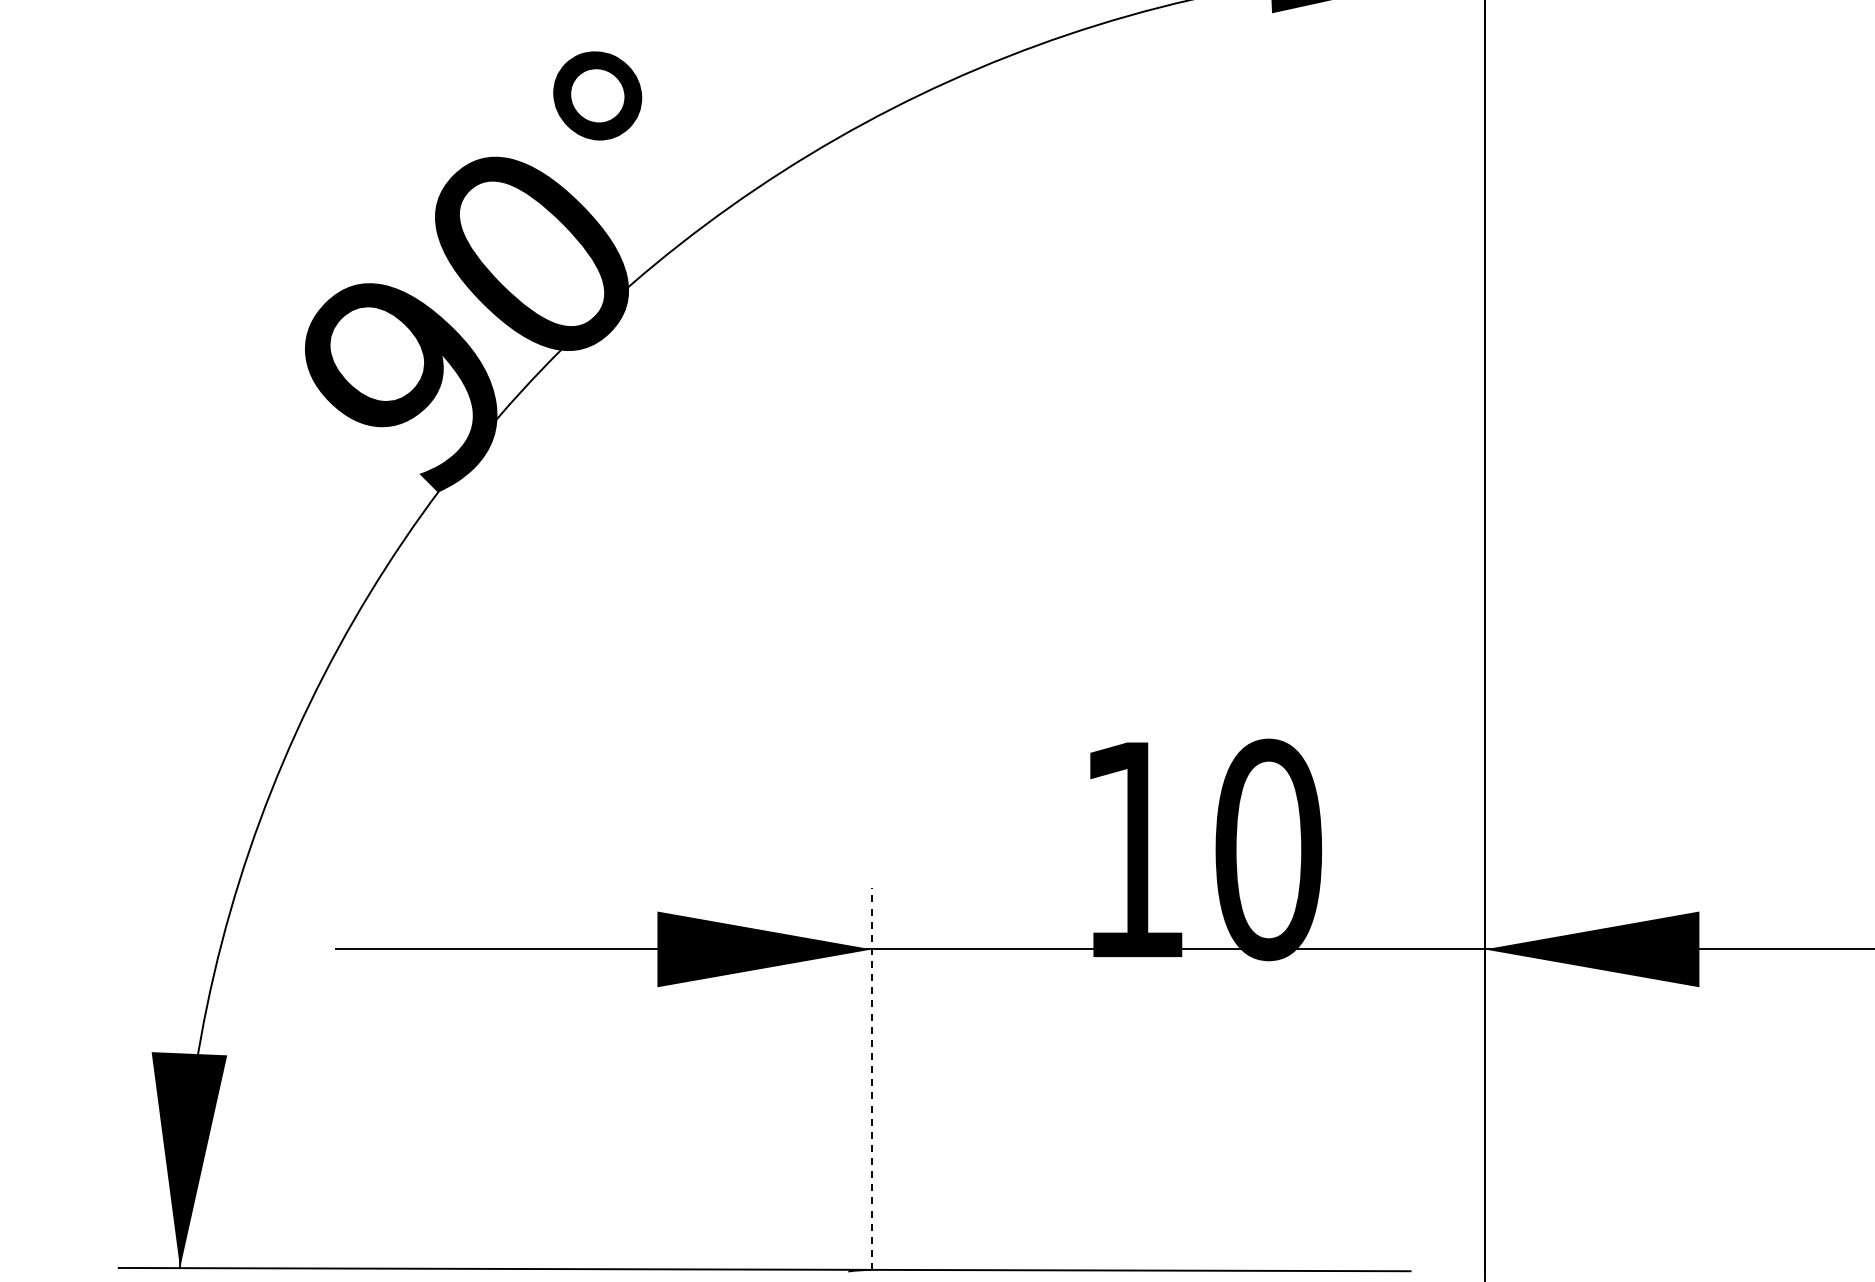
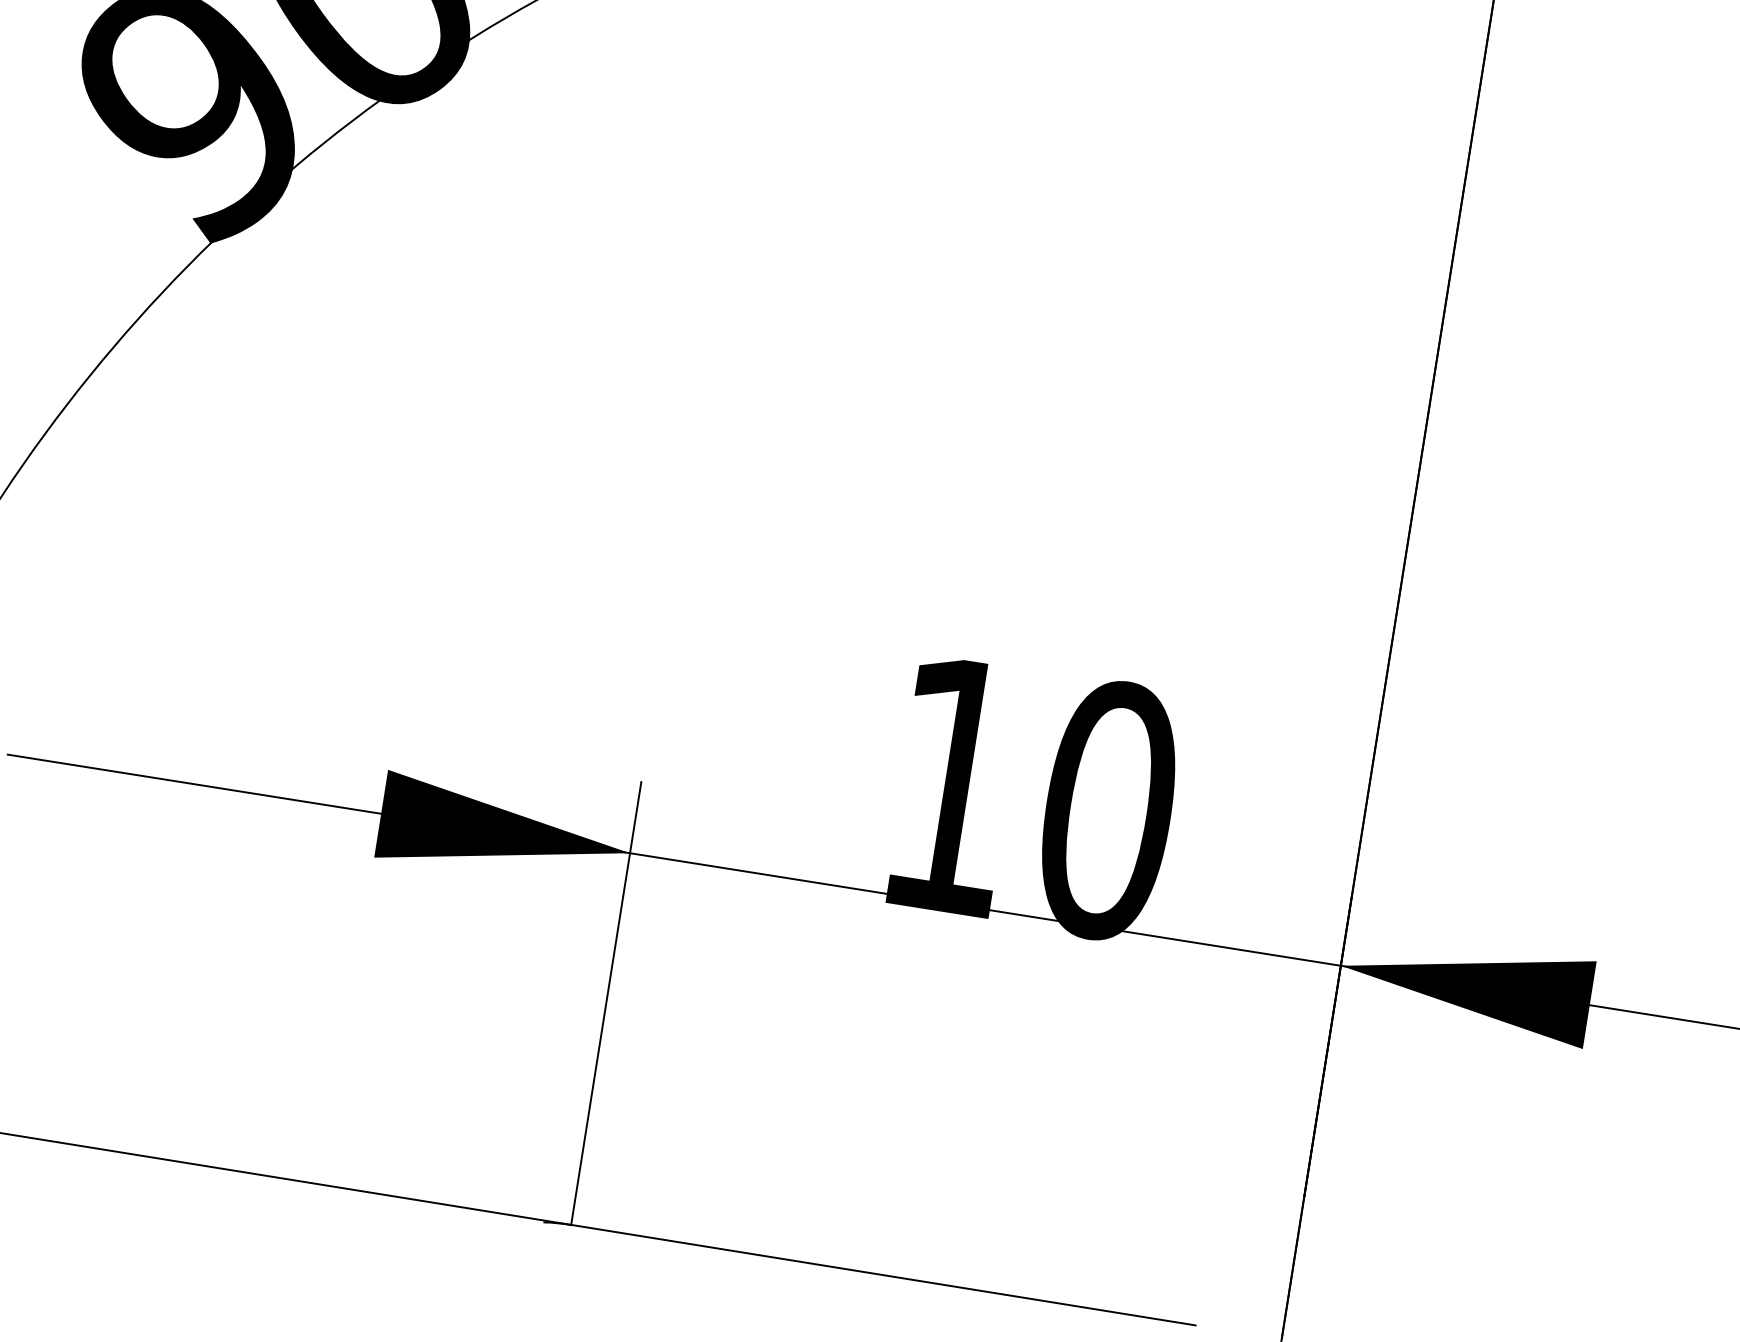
line: (872, 1079) -> (606, 1004), dashed -> solid

